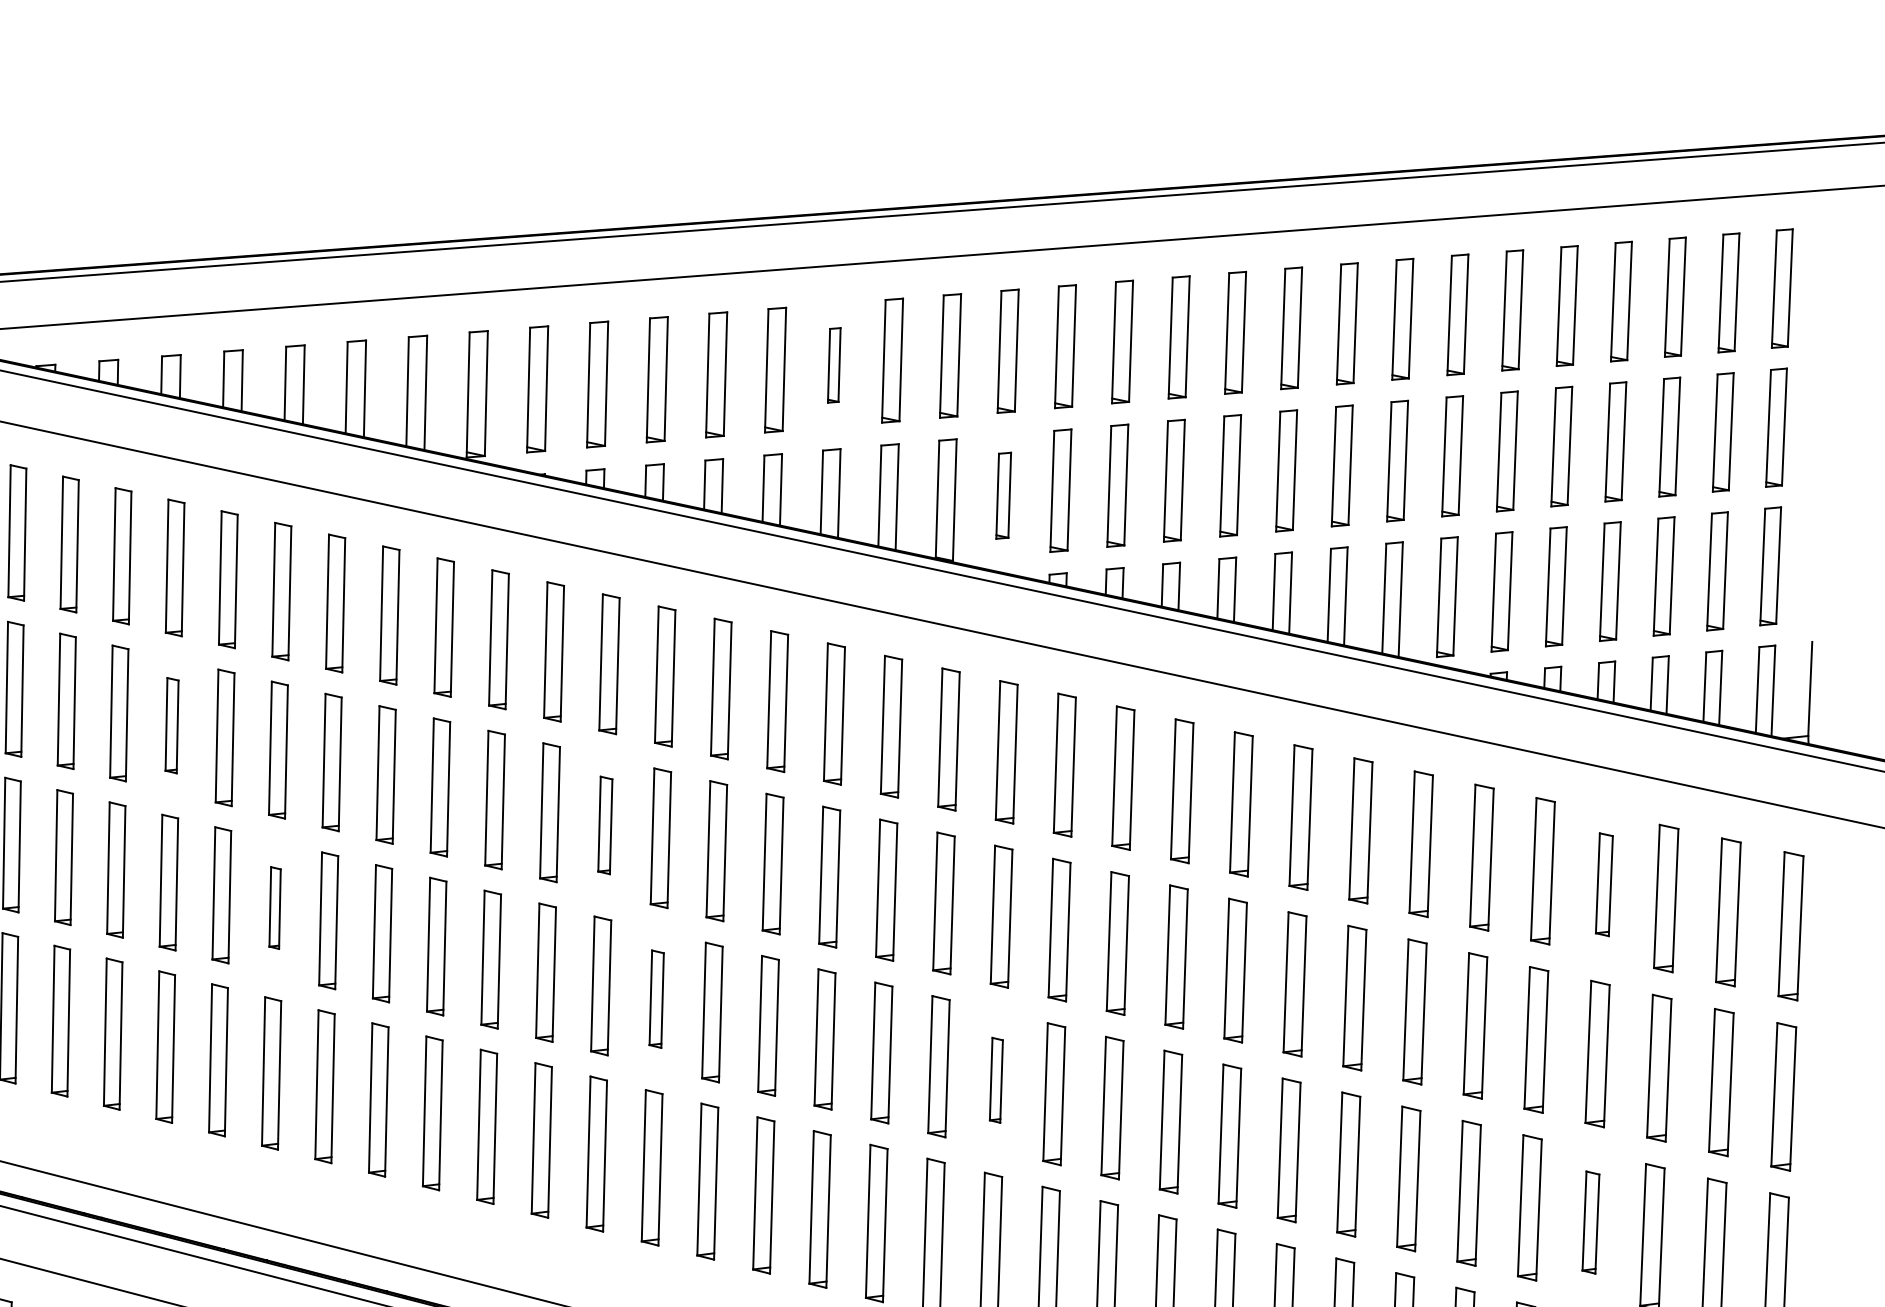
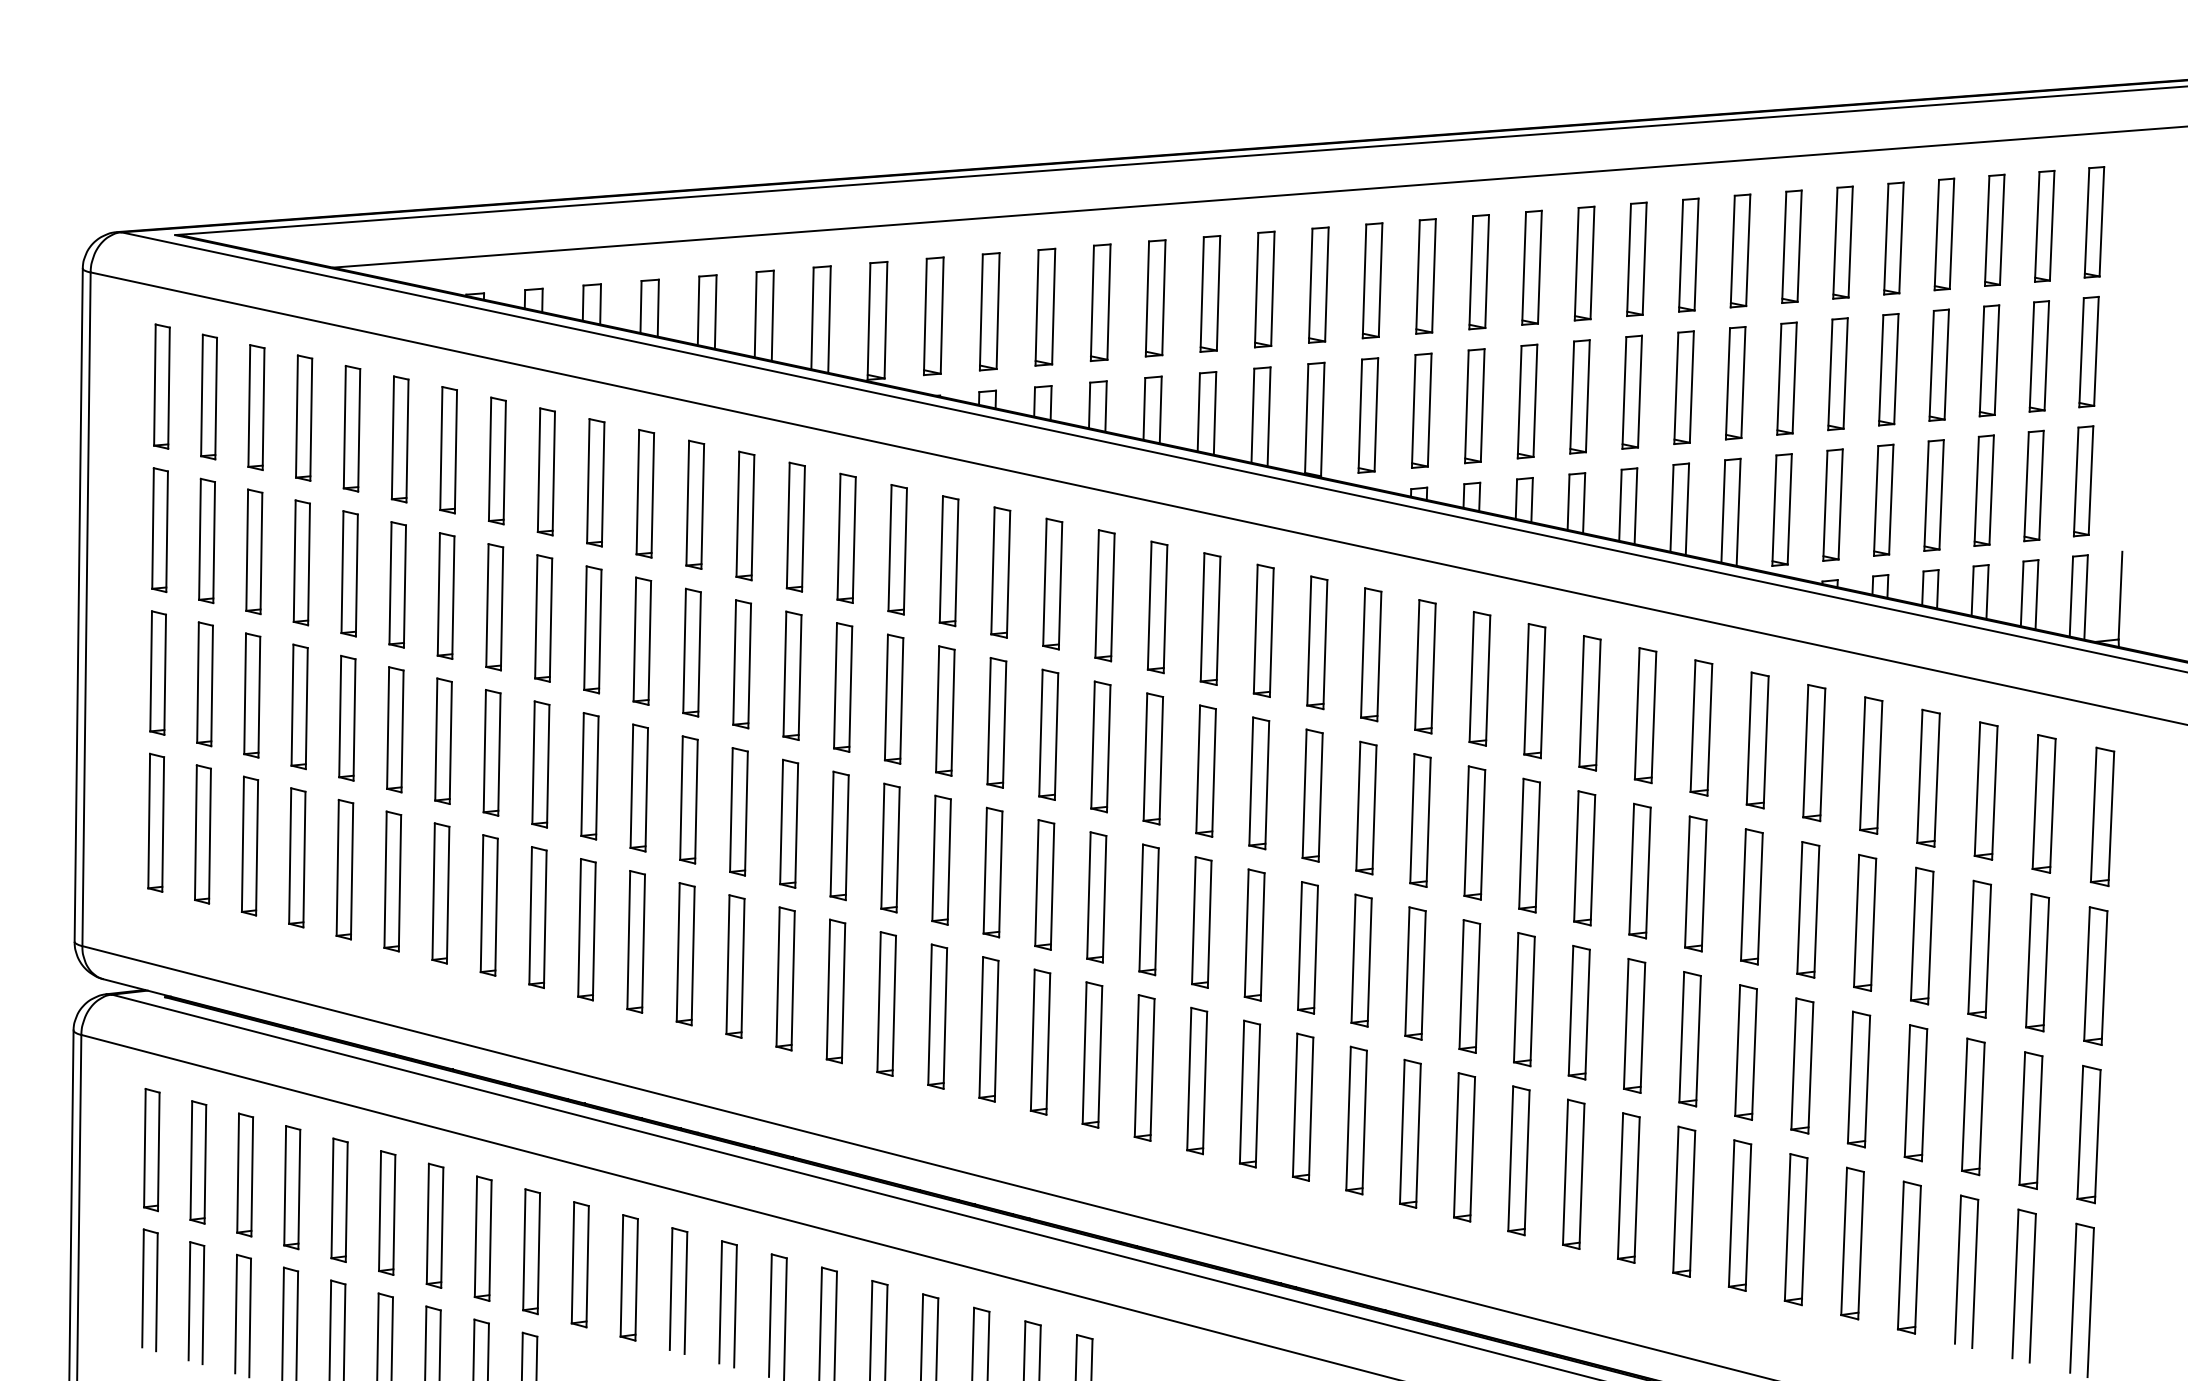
part: (834, 364) -> (1210, 293), size x1.67
part: (1003, 495) -> (1368, 415), size x1.43
part: (171, 725) -> (592, 629), size x1.43
part: (604, 824) -> (996, 722), size x1.43
part: (1604, 883) -> (1928, 777), size x1.43
part: (274, 907) -> (688, 799), size x1.67
part: (656, 998) -> (1044, 884), size x1.43
part: (996, 1080) -> (1361, 960), size x1.67
part: (1590, 1222) -> (1915, 1093), size x1.43

